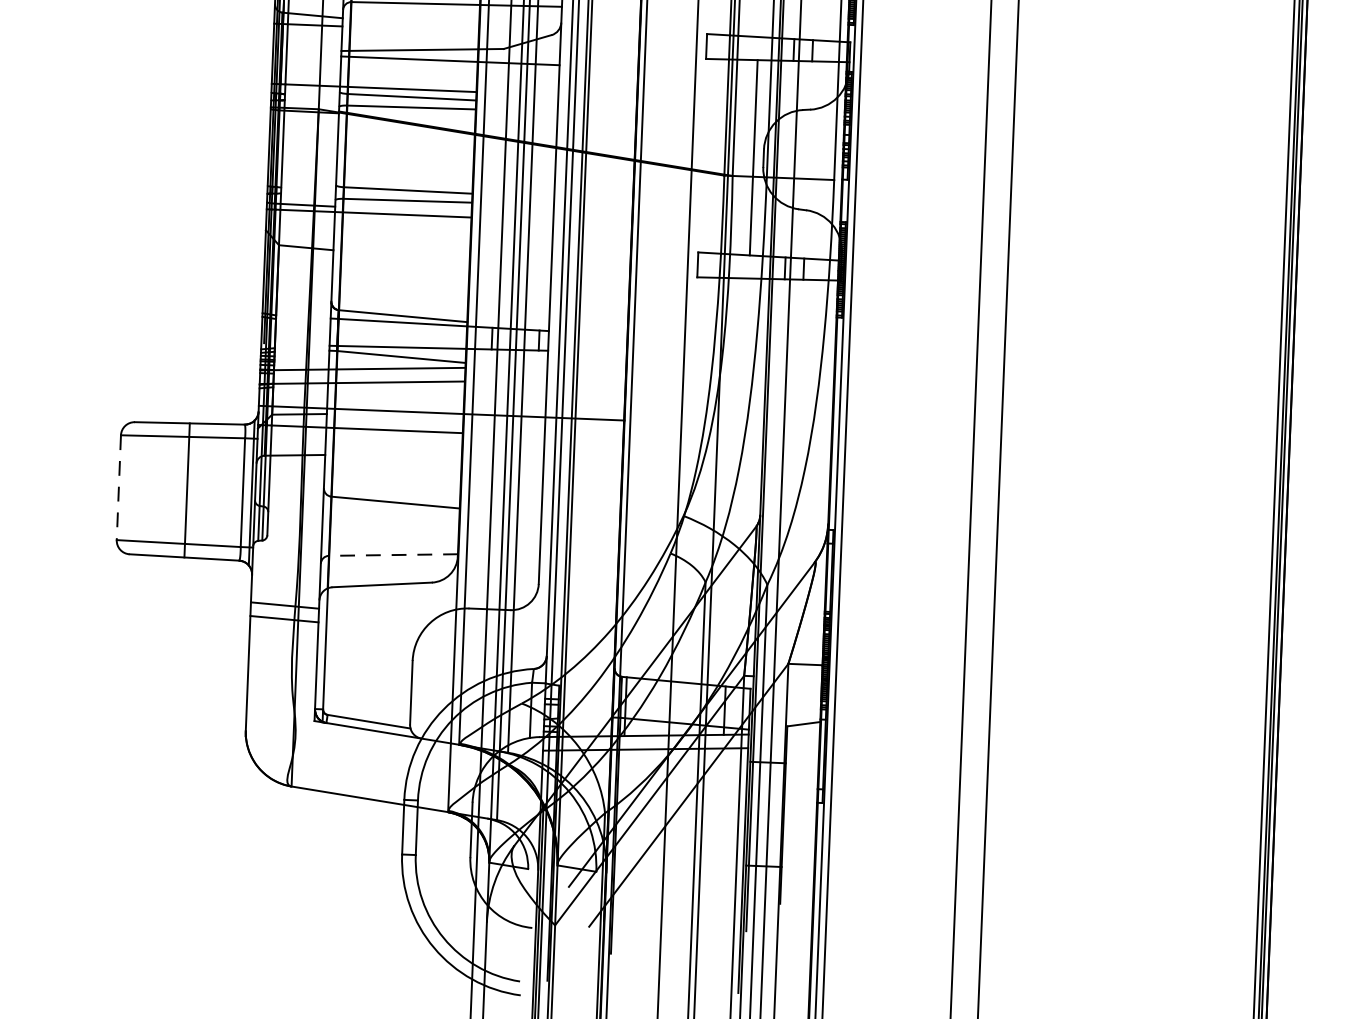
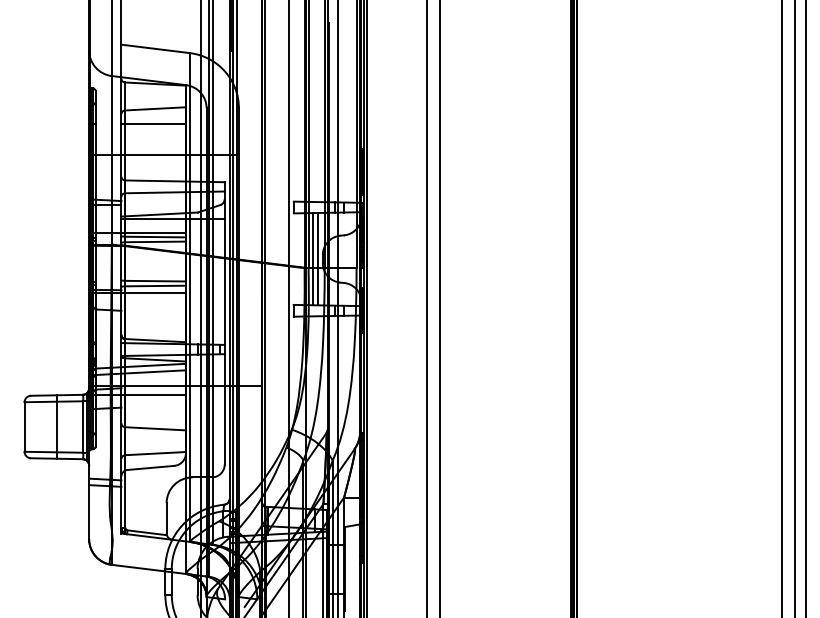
line: (741, 157) -> (312, 259), added
line: (118, 488) -> (24, 427), dashed -> solid
line: (393, 554) -> (155, 453), dashed -> solid

